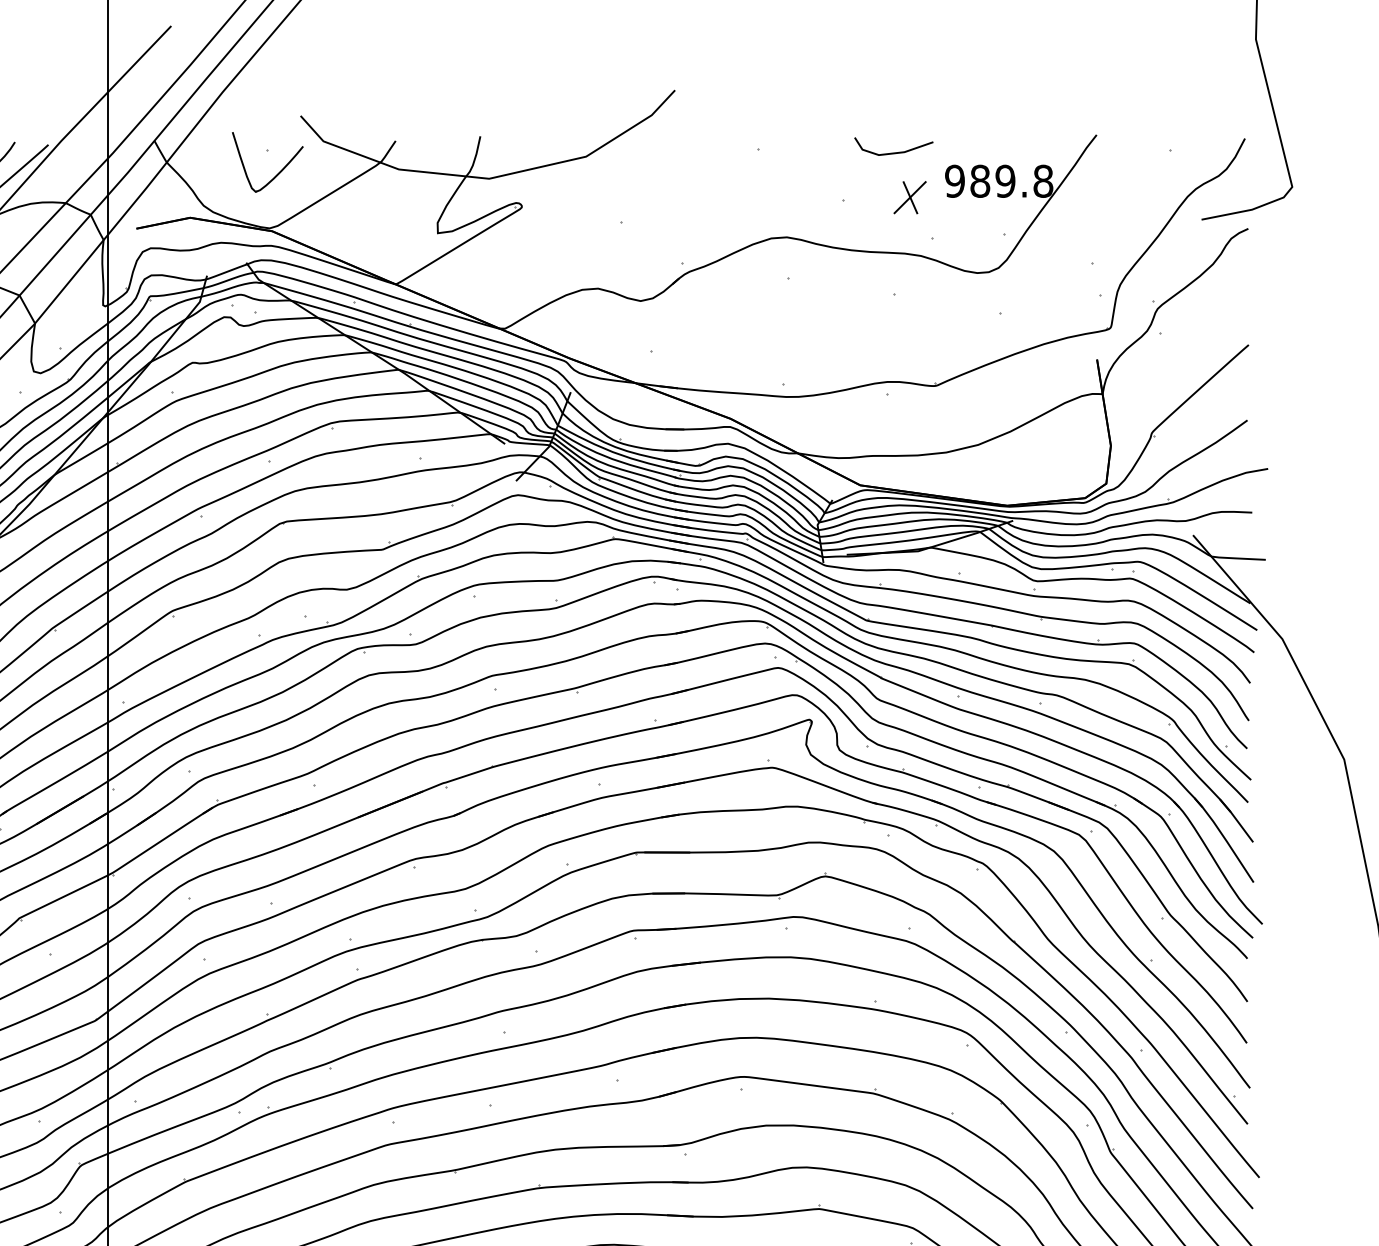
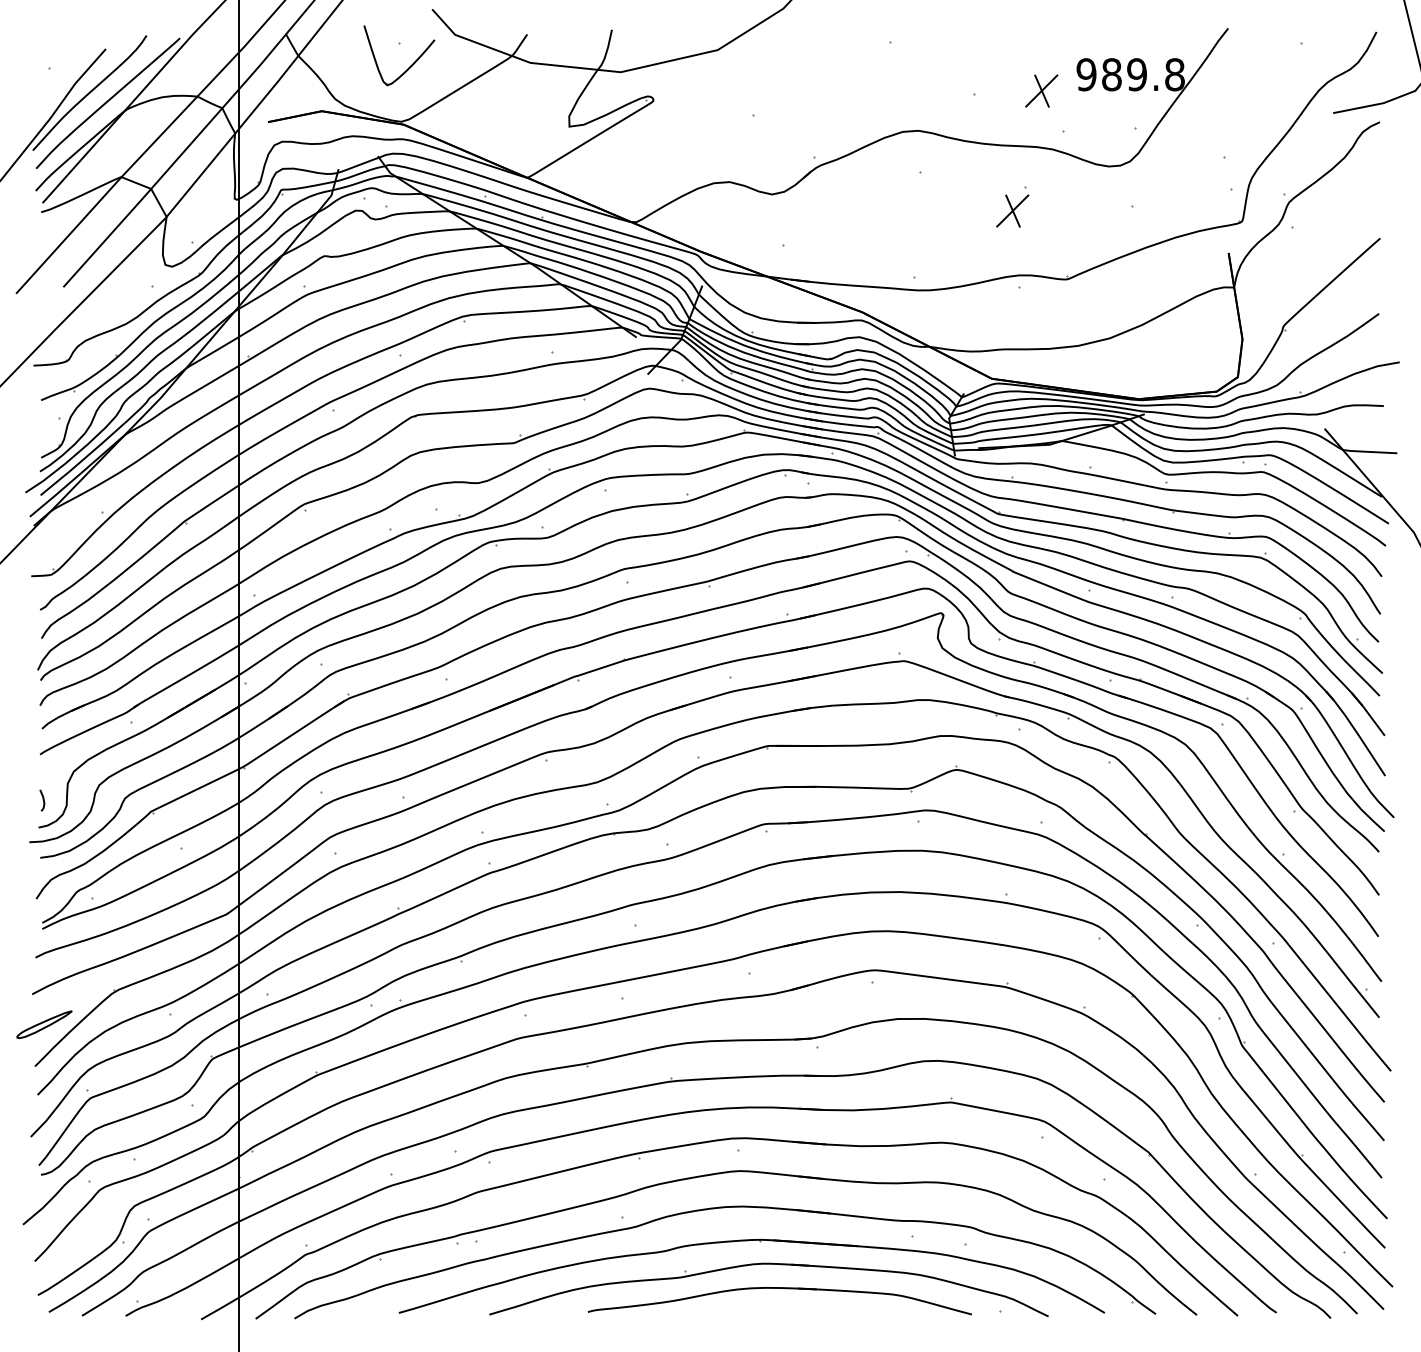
line: (893, 152) -> (1025, 45), removed
part: (880, 317) -> (1012, 210), added

